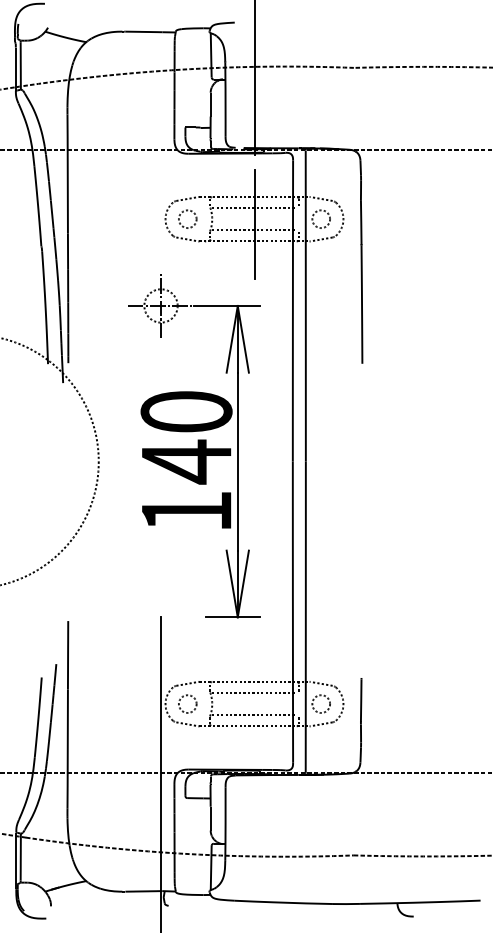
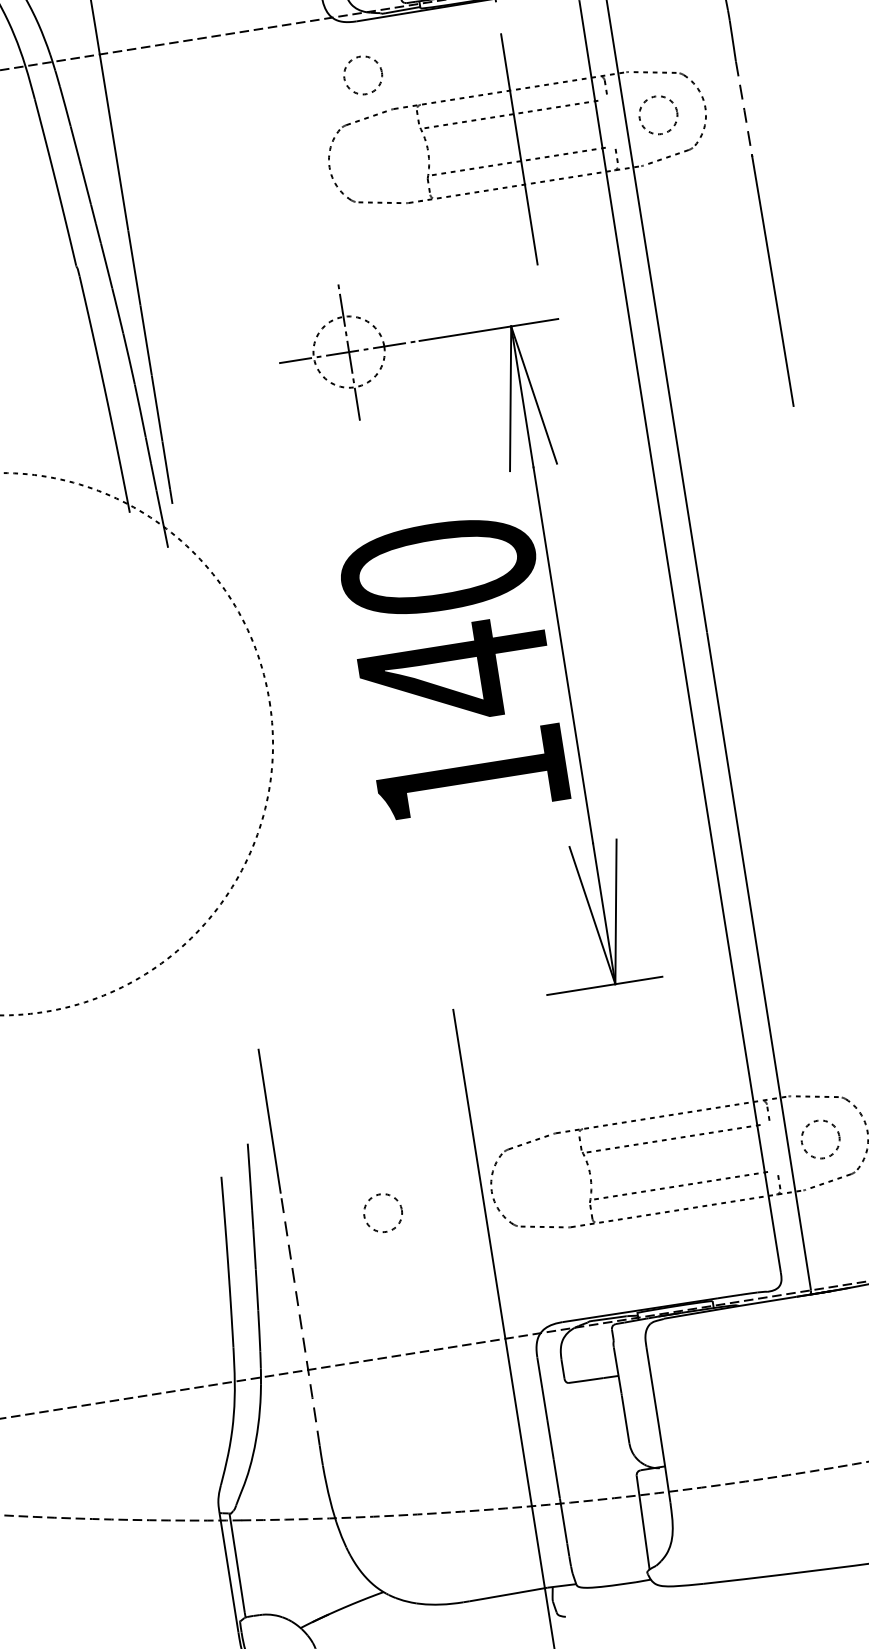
circle: (187, 218) -> (362, 74), moved
line: (361, 222) -> (744, 108), solid -> dashed
circle: (187, 703) -> (382, 1211), moved
line: (67, 750) -> (300, 1322), solid -> dashed

